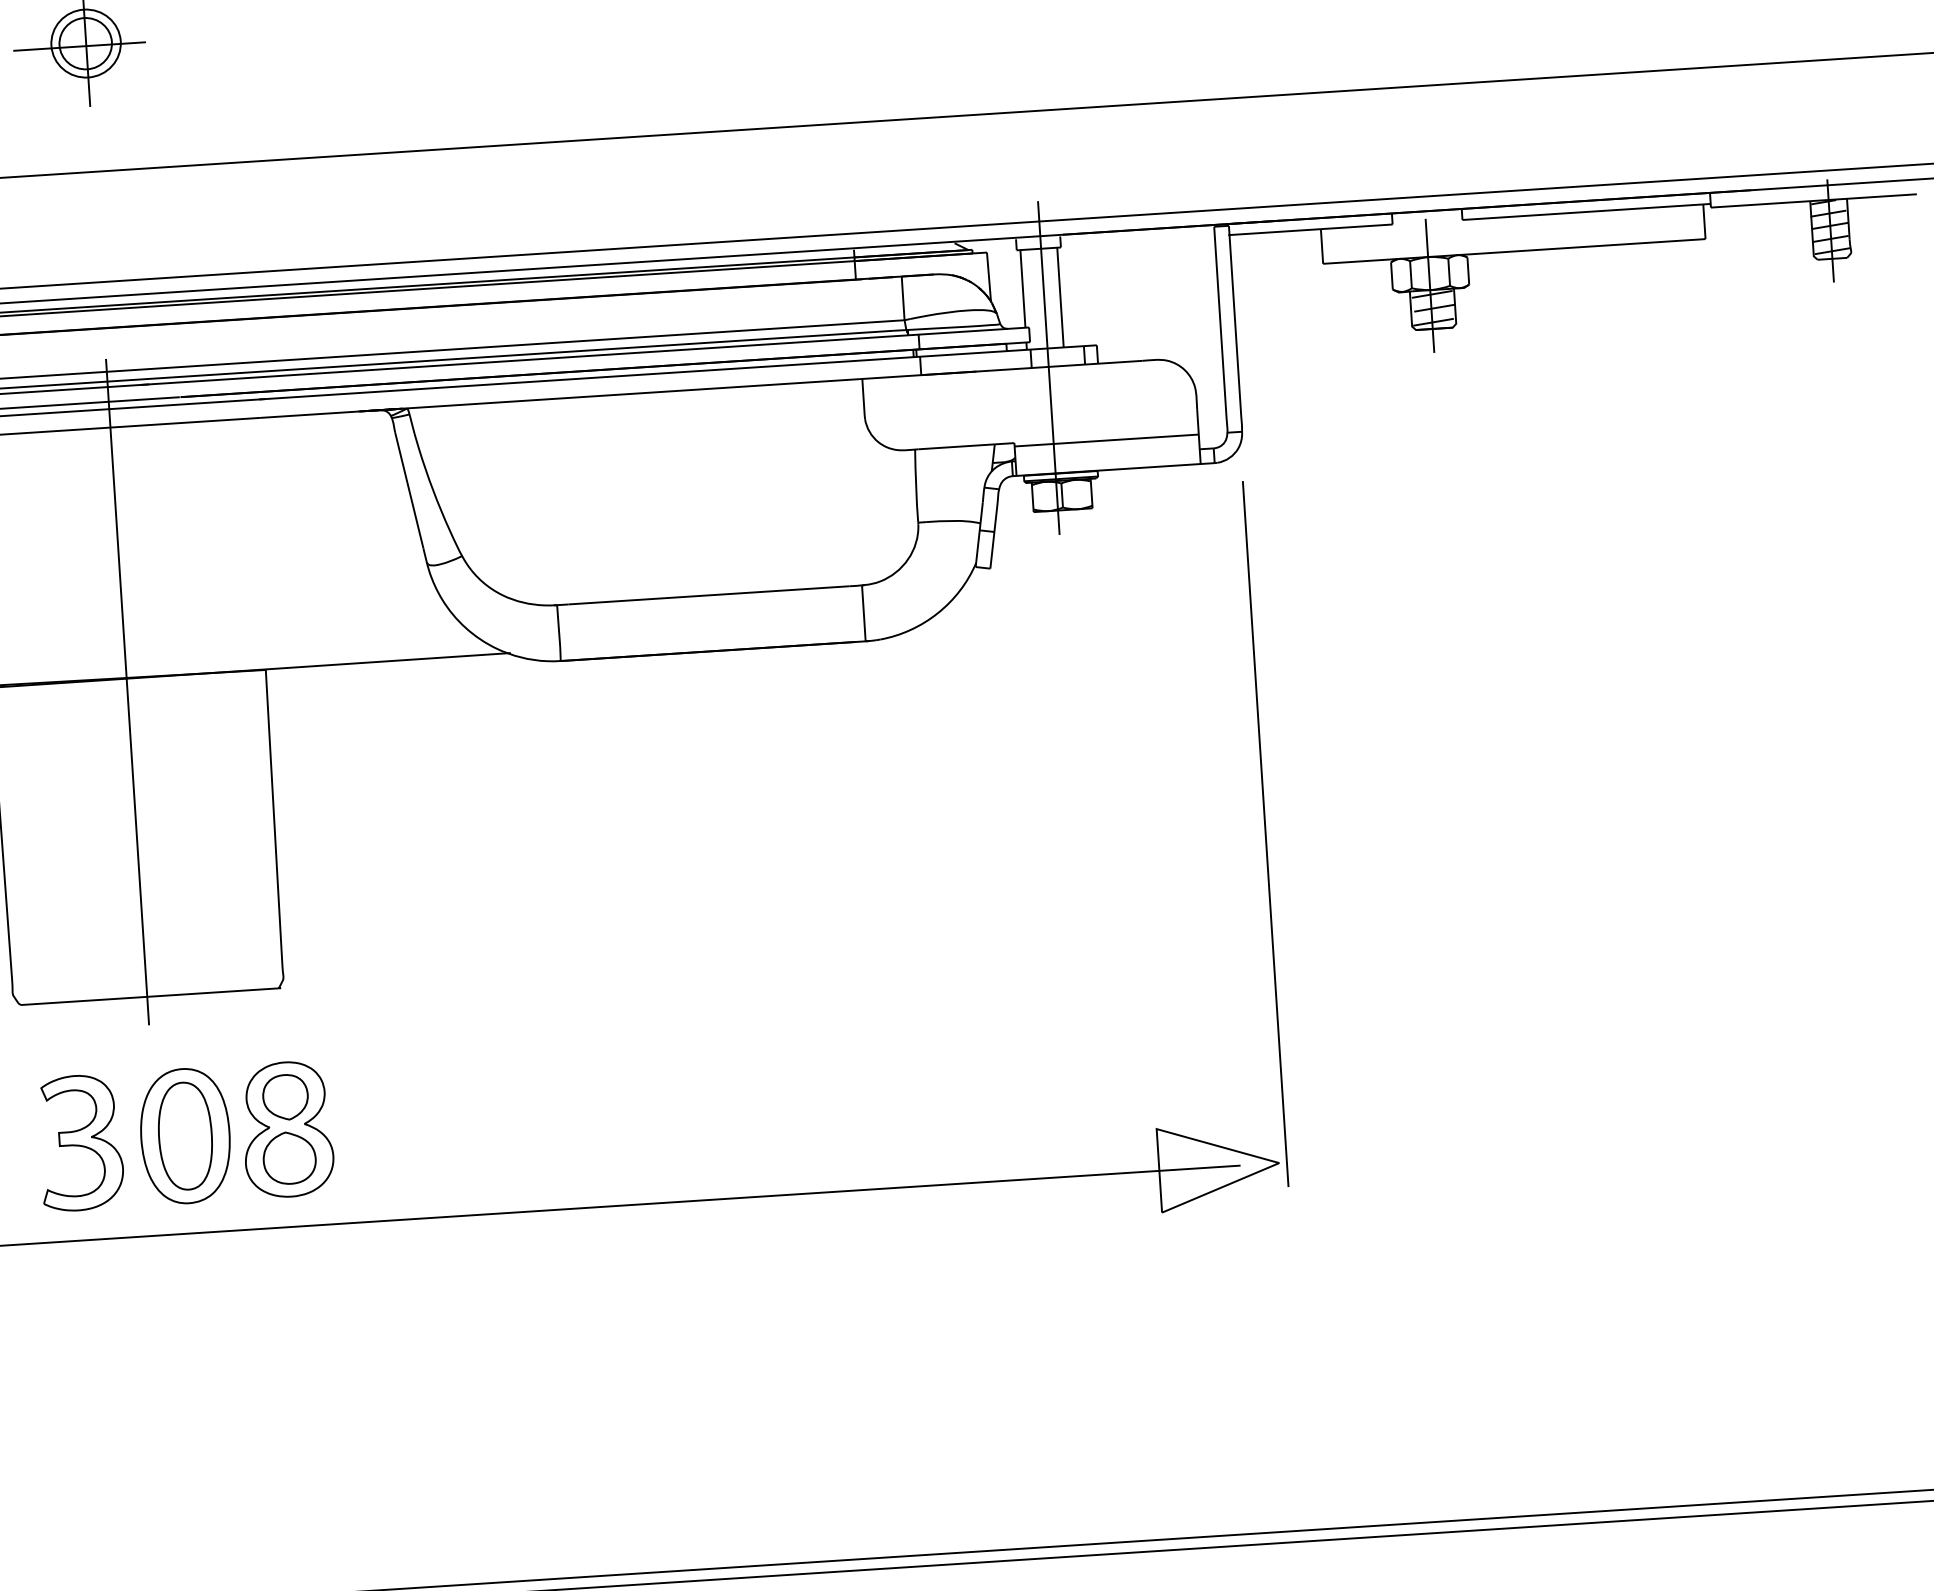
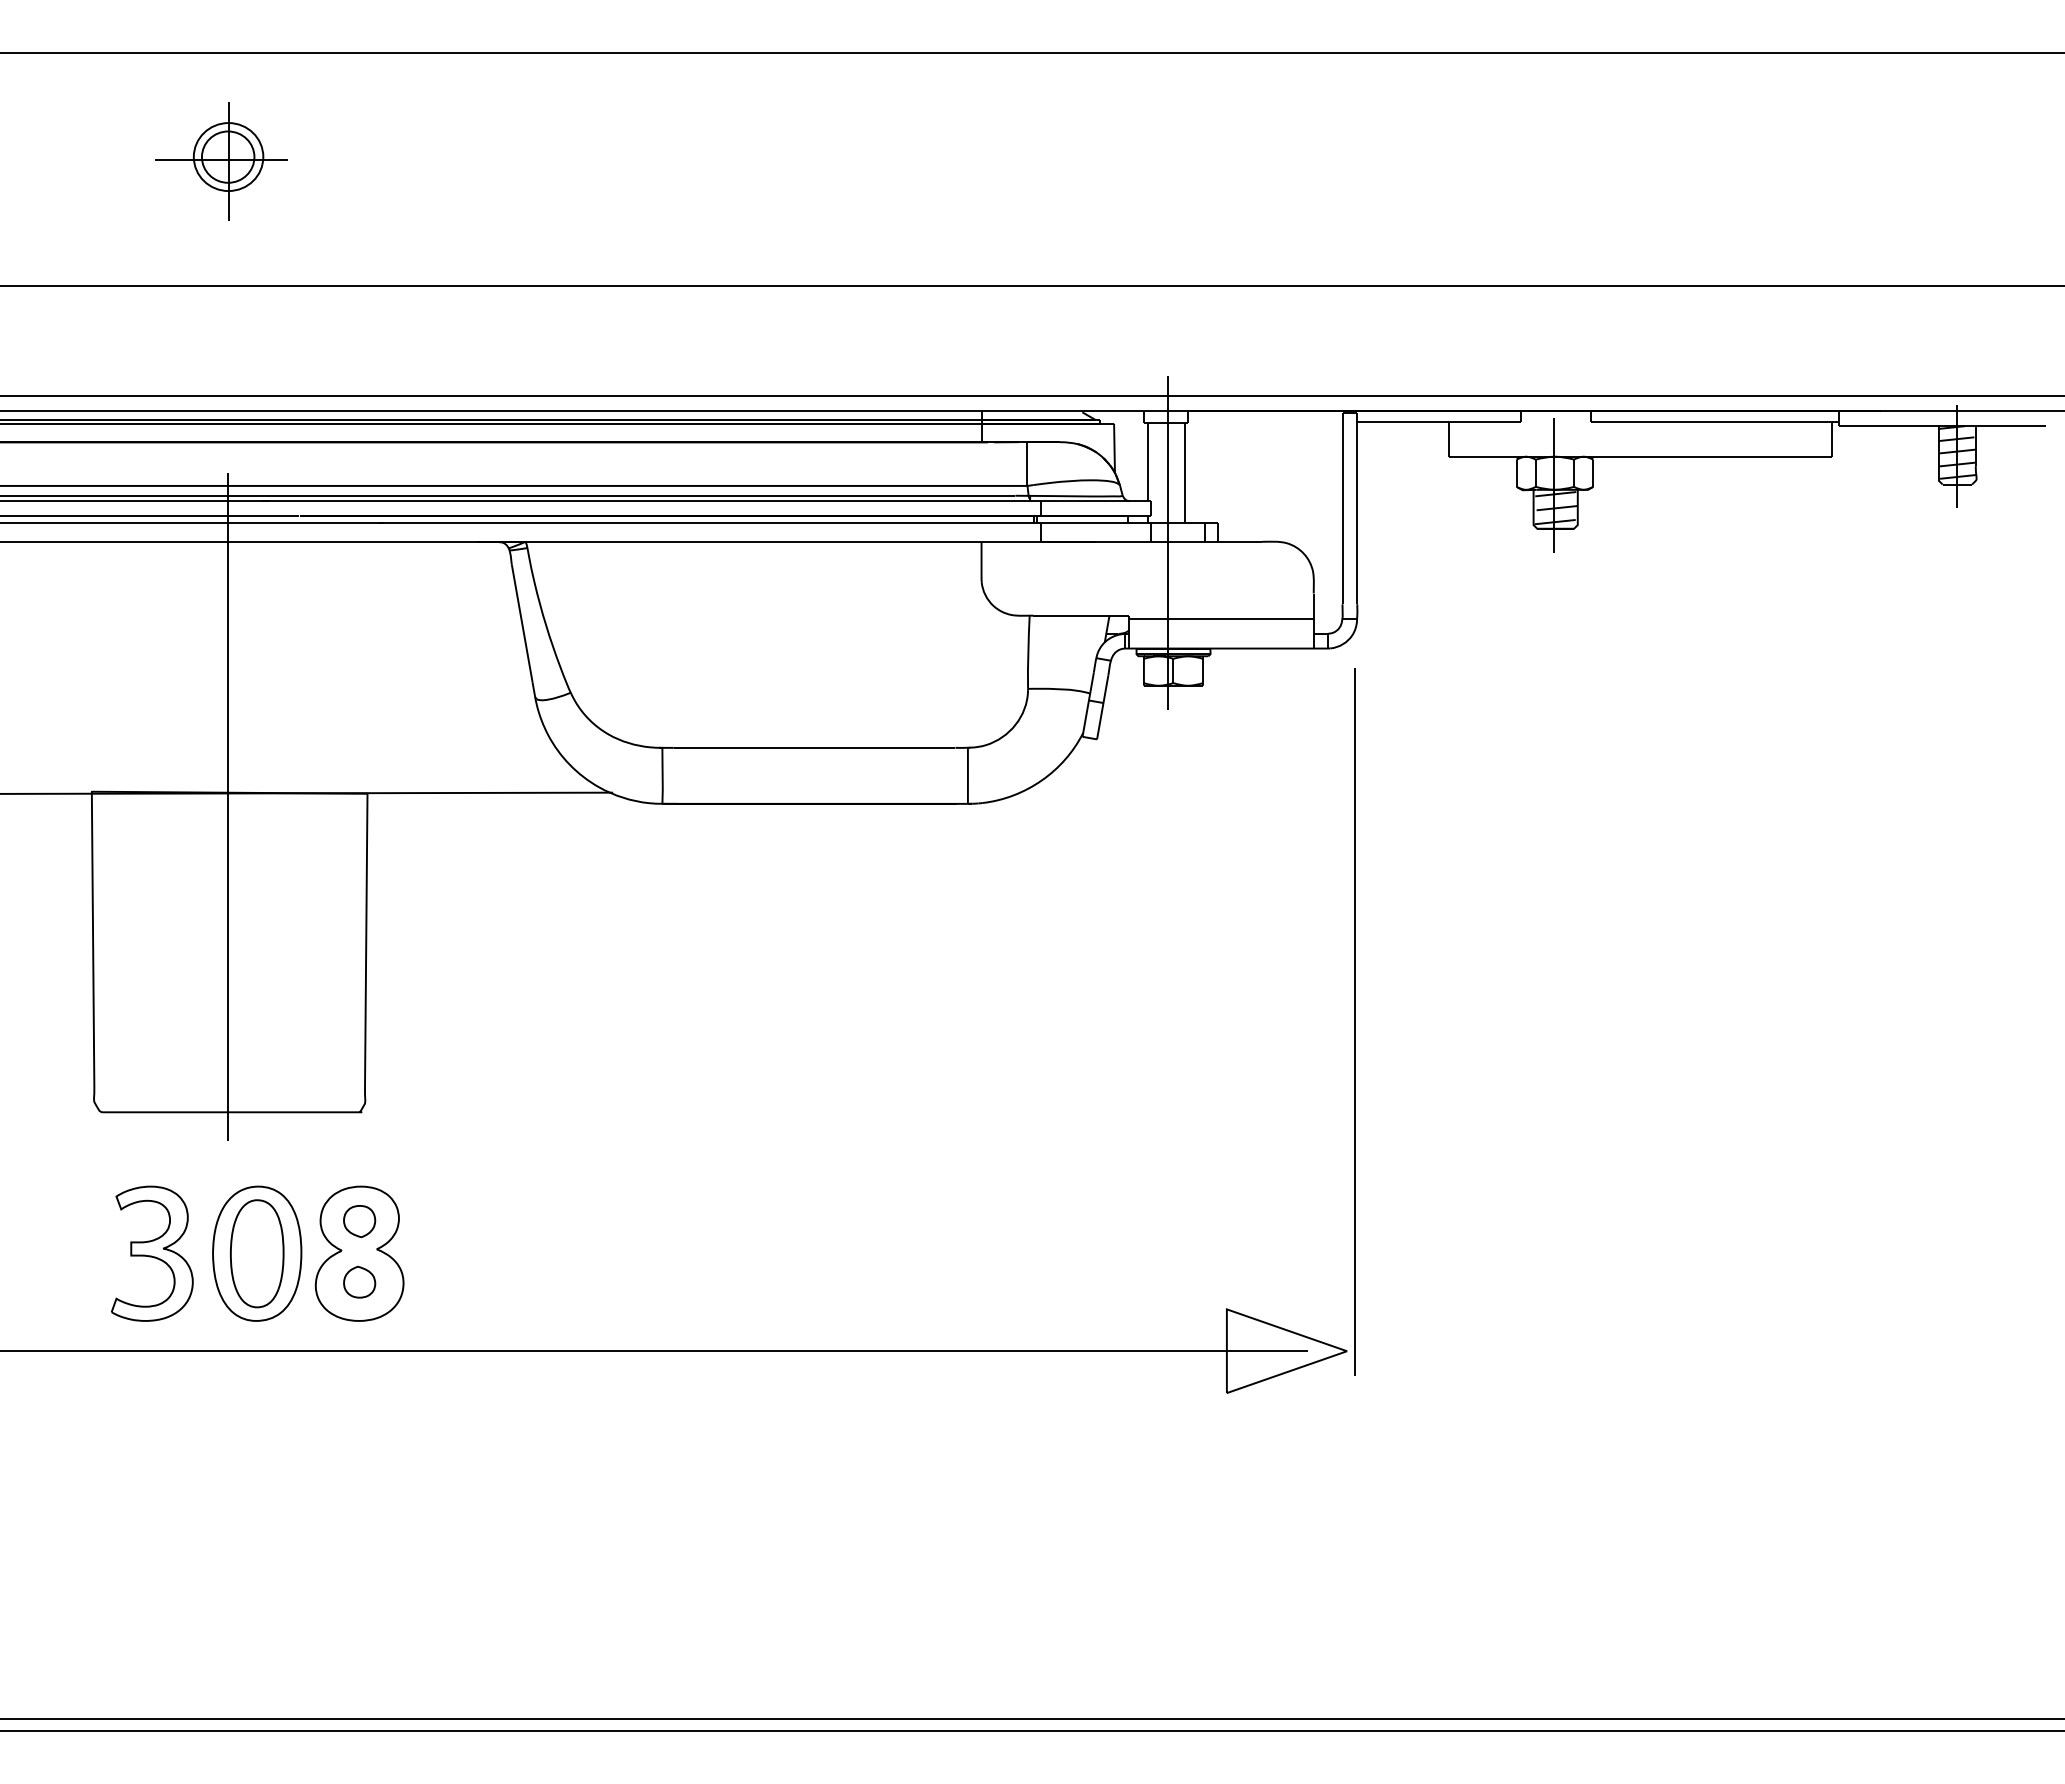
part: (285, 1097) -> (359, 1221), size x0.7
part: (289, 1157) -> (359, 1281), size x0.6

